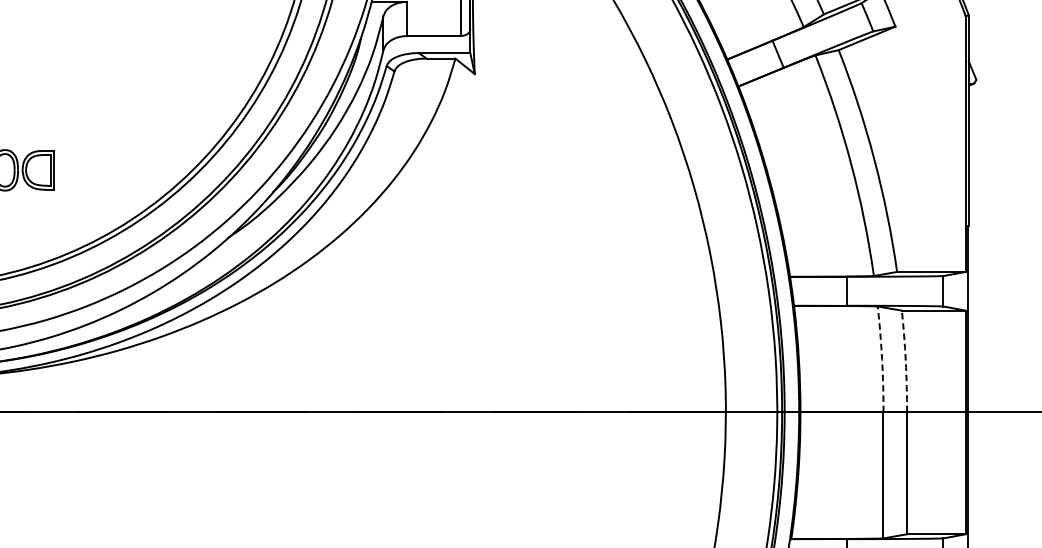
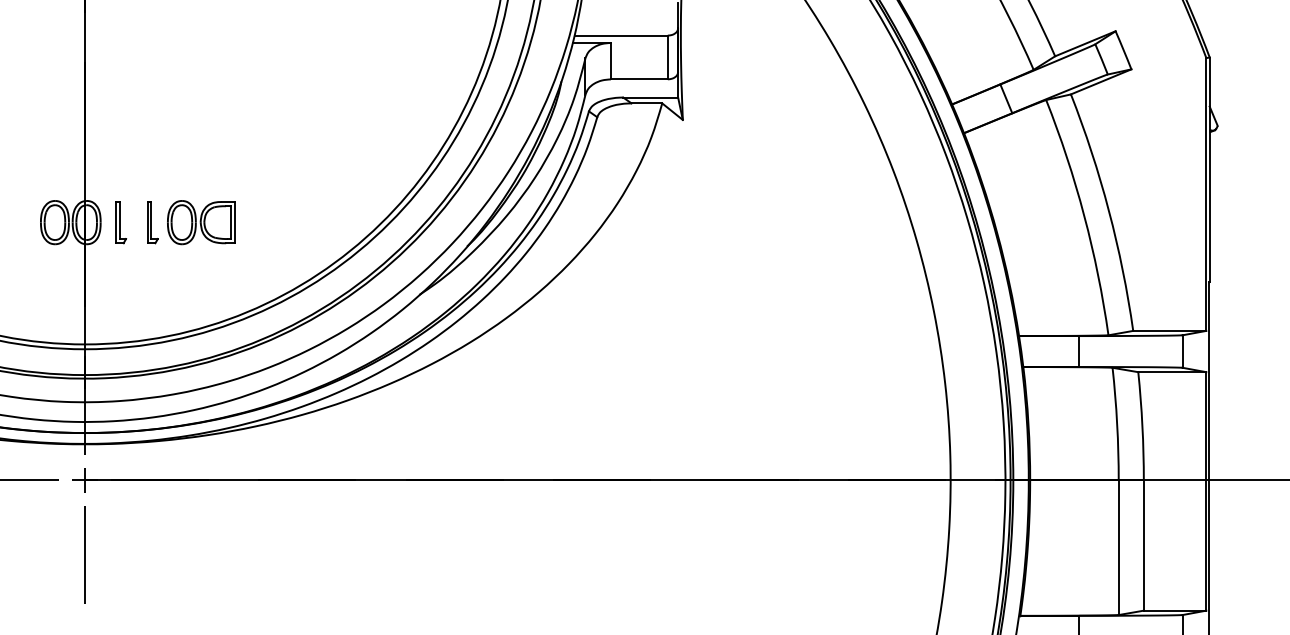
arc: (882, 359) -> (1117, 424), dashed -> solid
arc: (905, 361) -> (1142, 426), dashed -> solid

